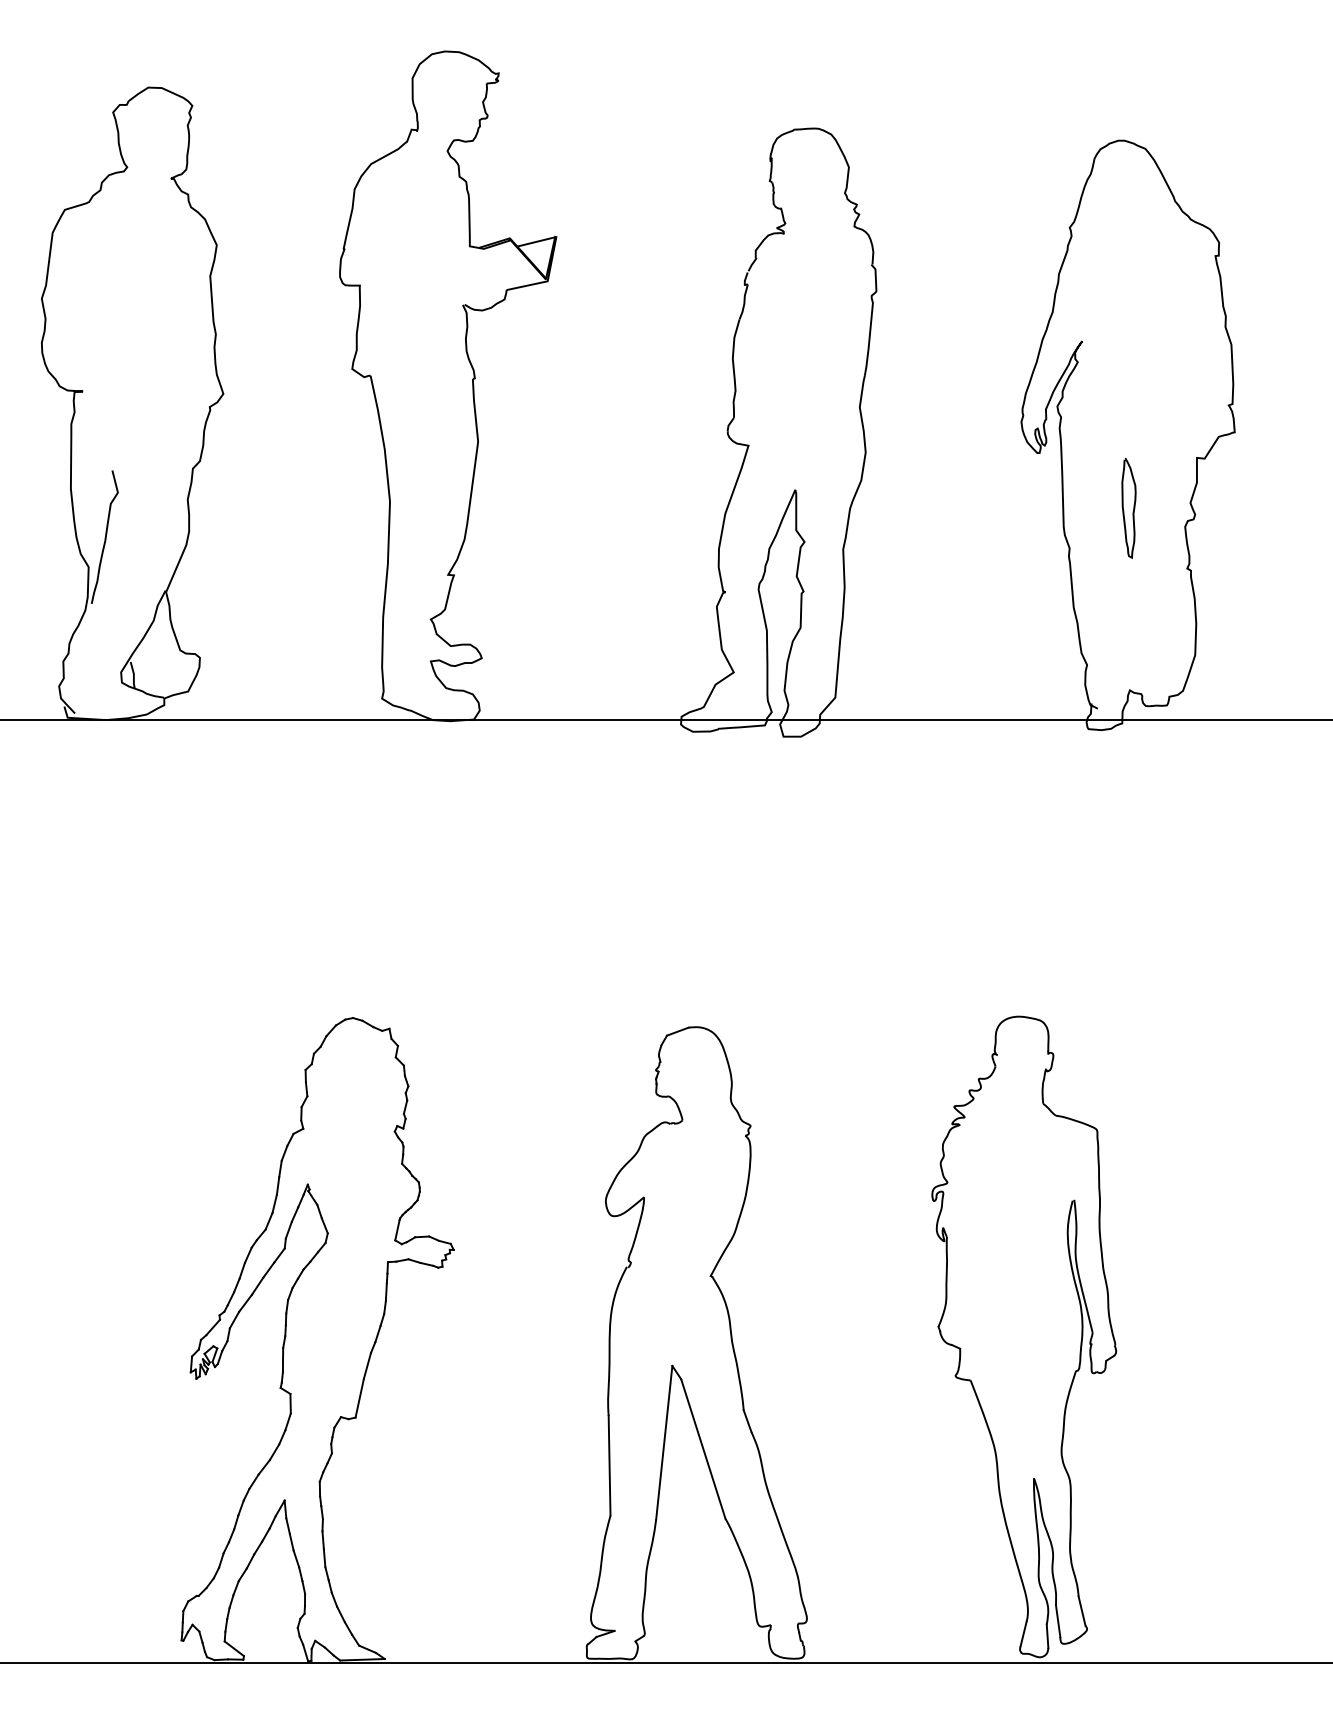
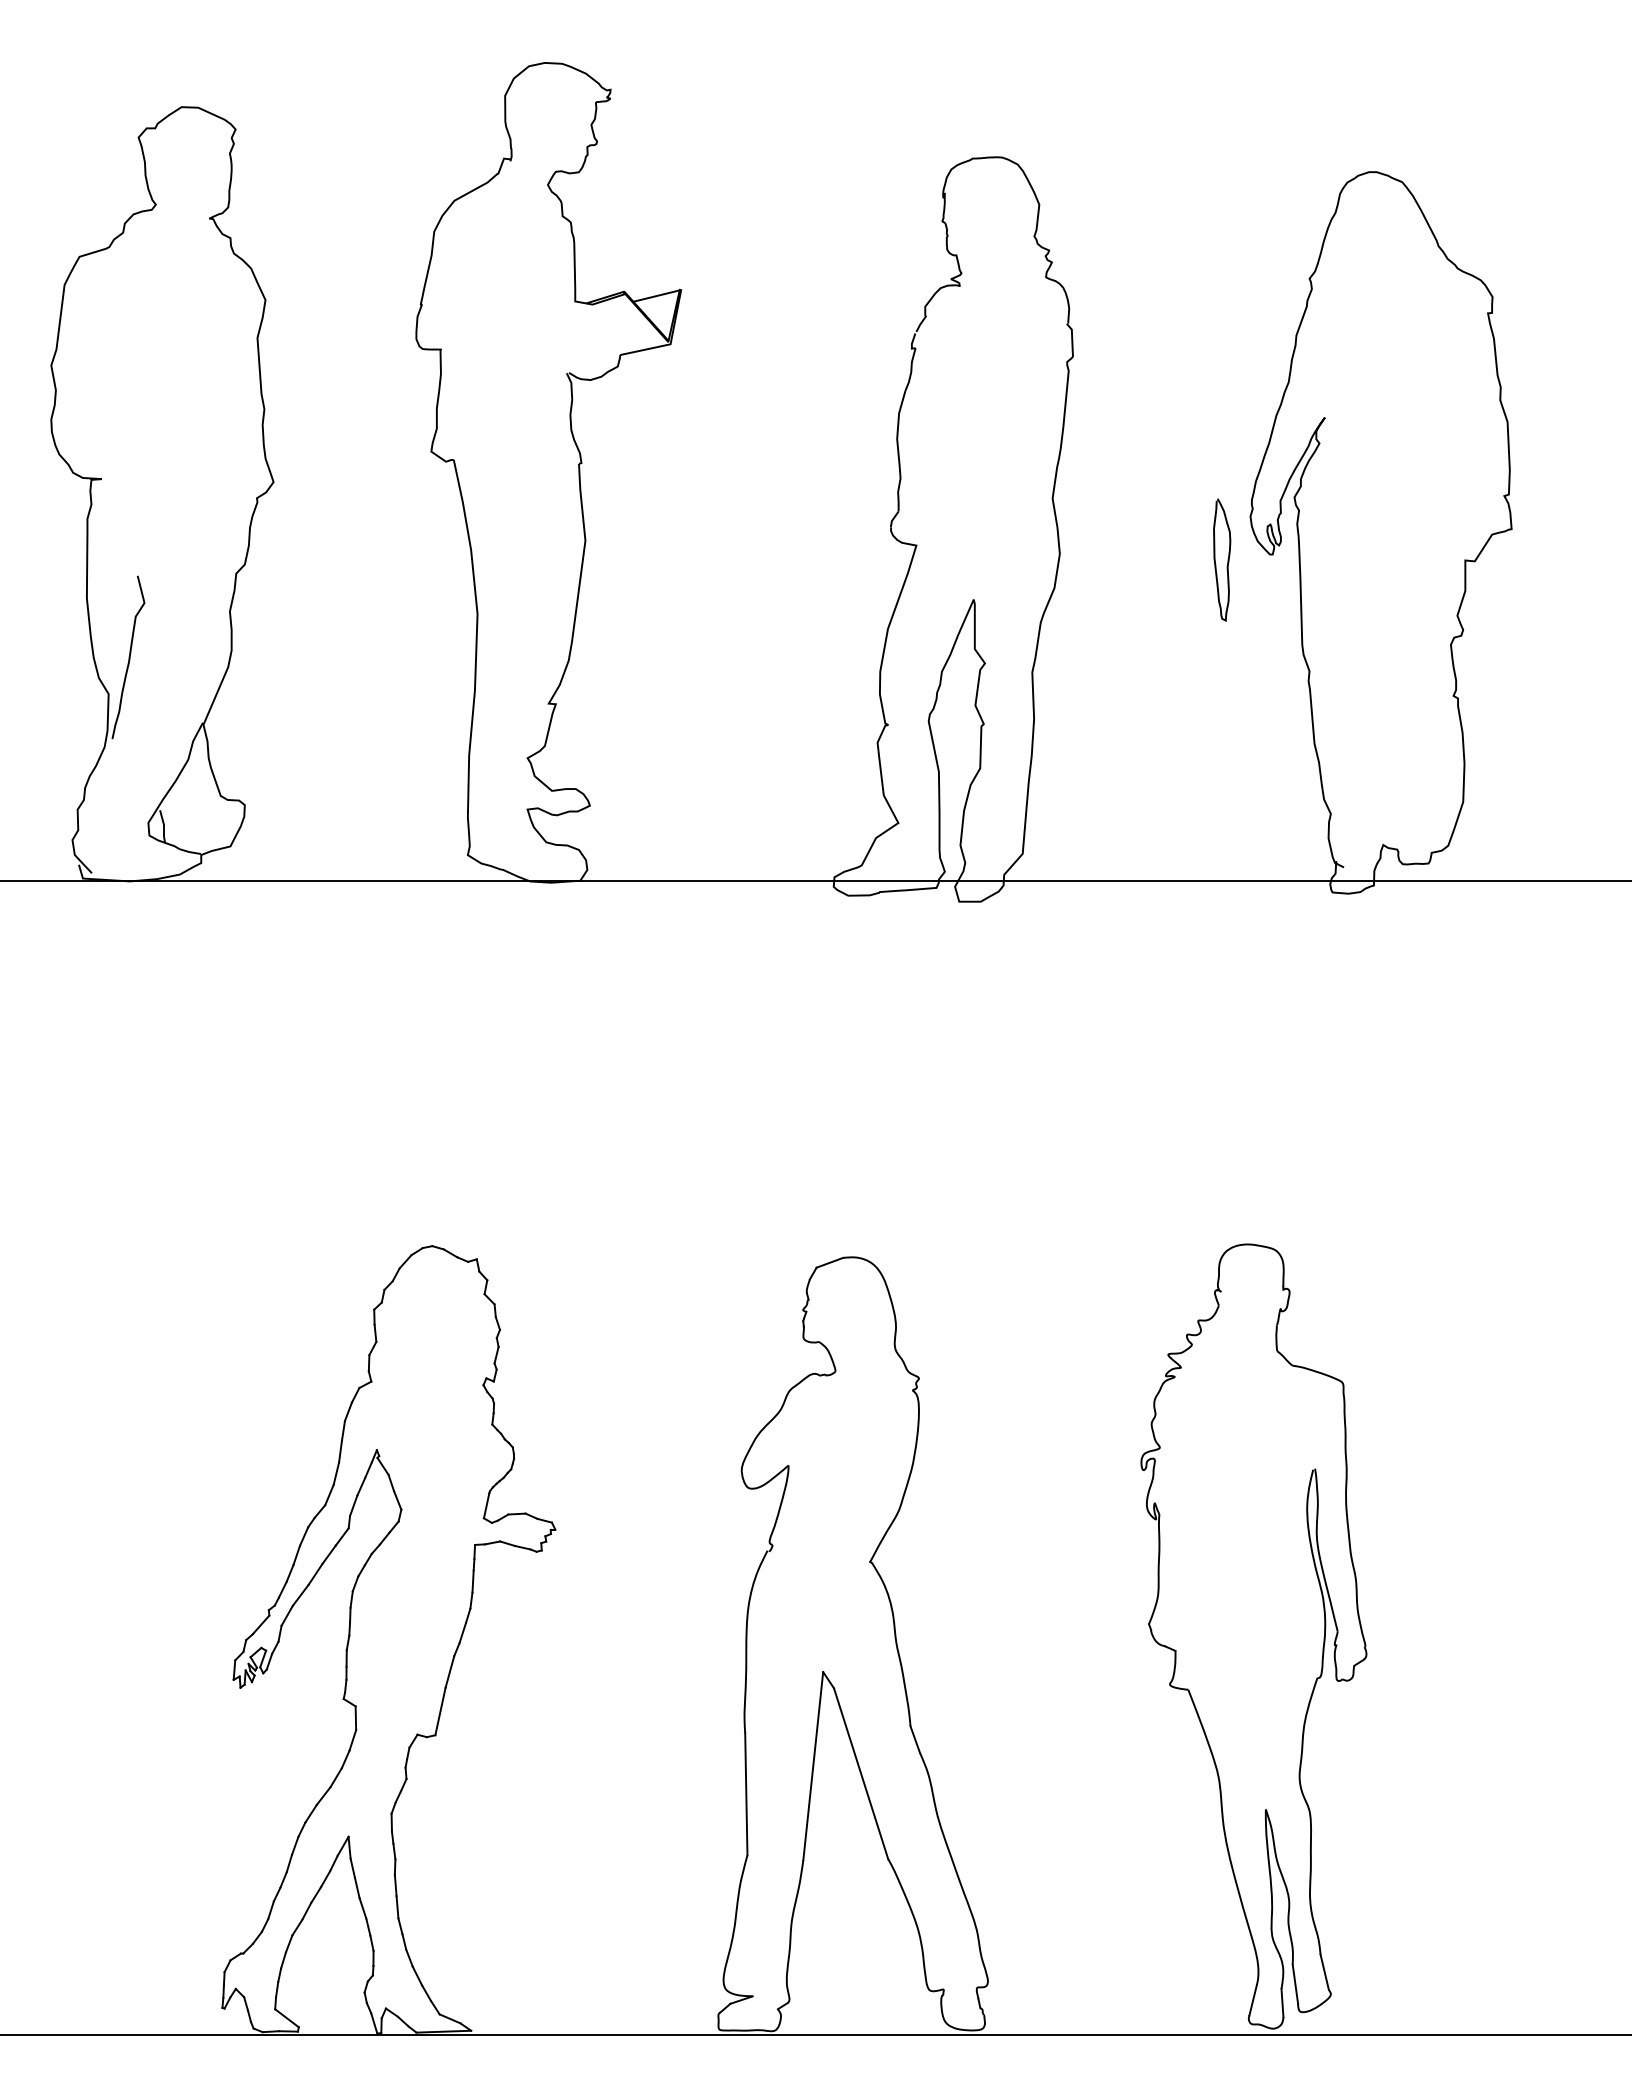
curve: (1133, 507) -> (1227, 559), moved

